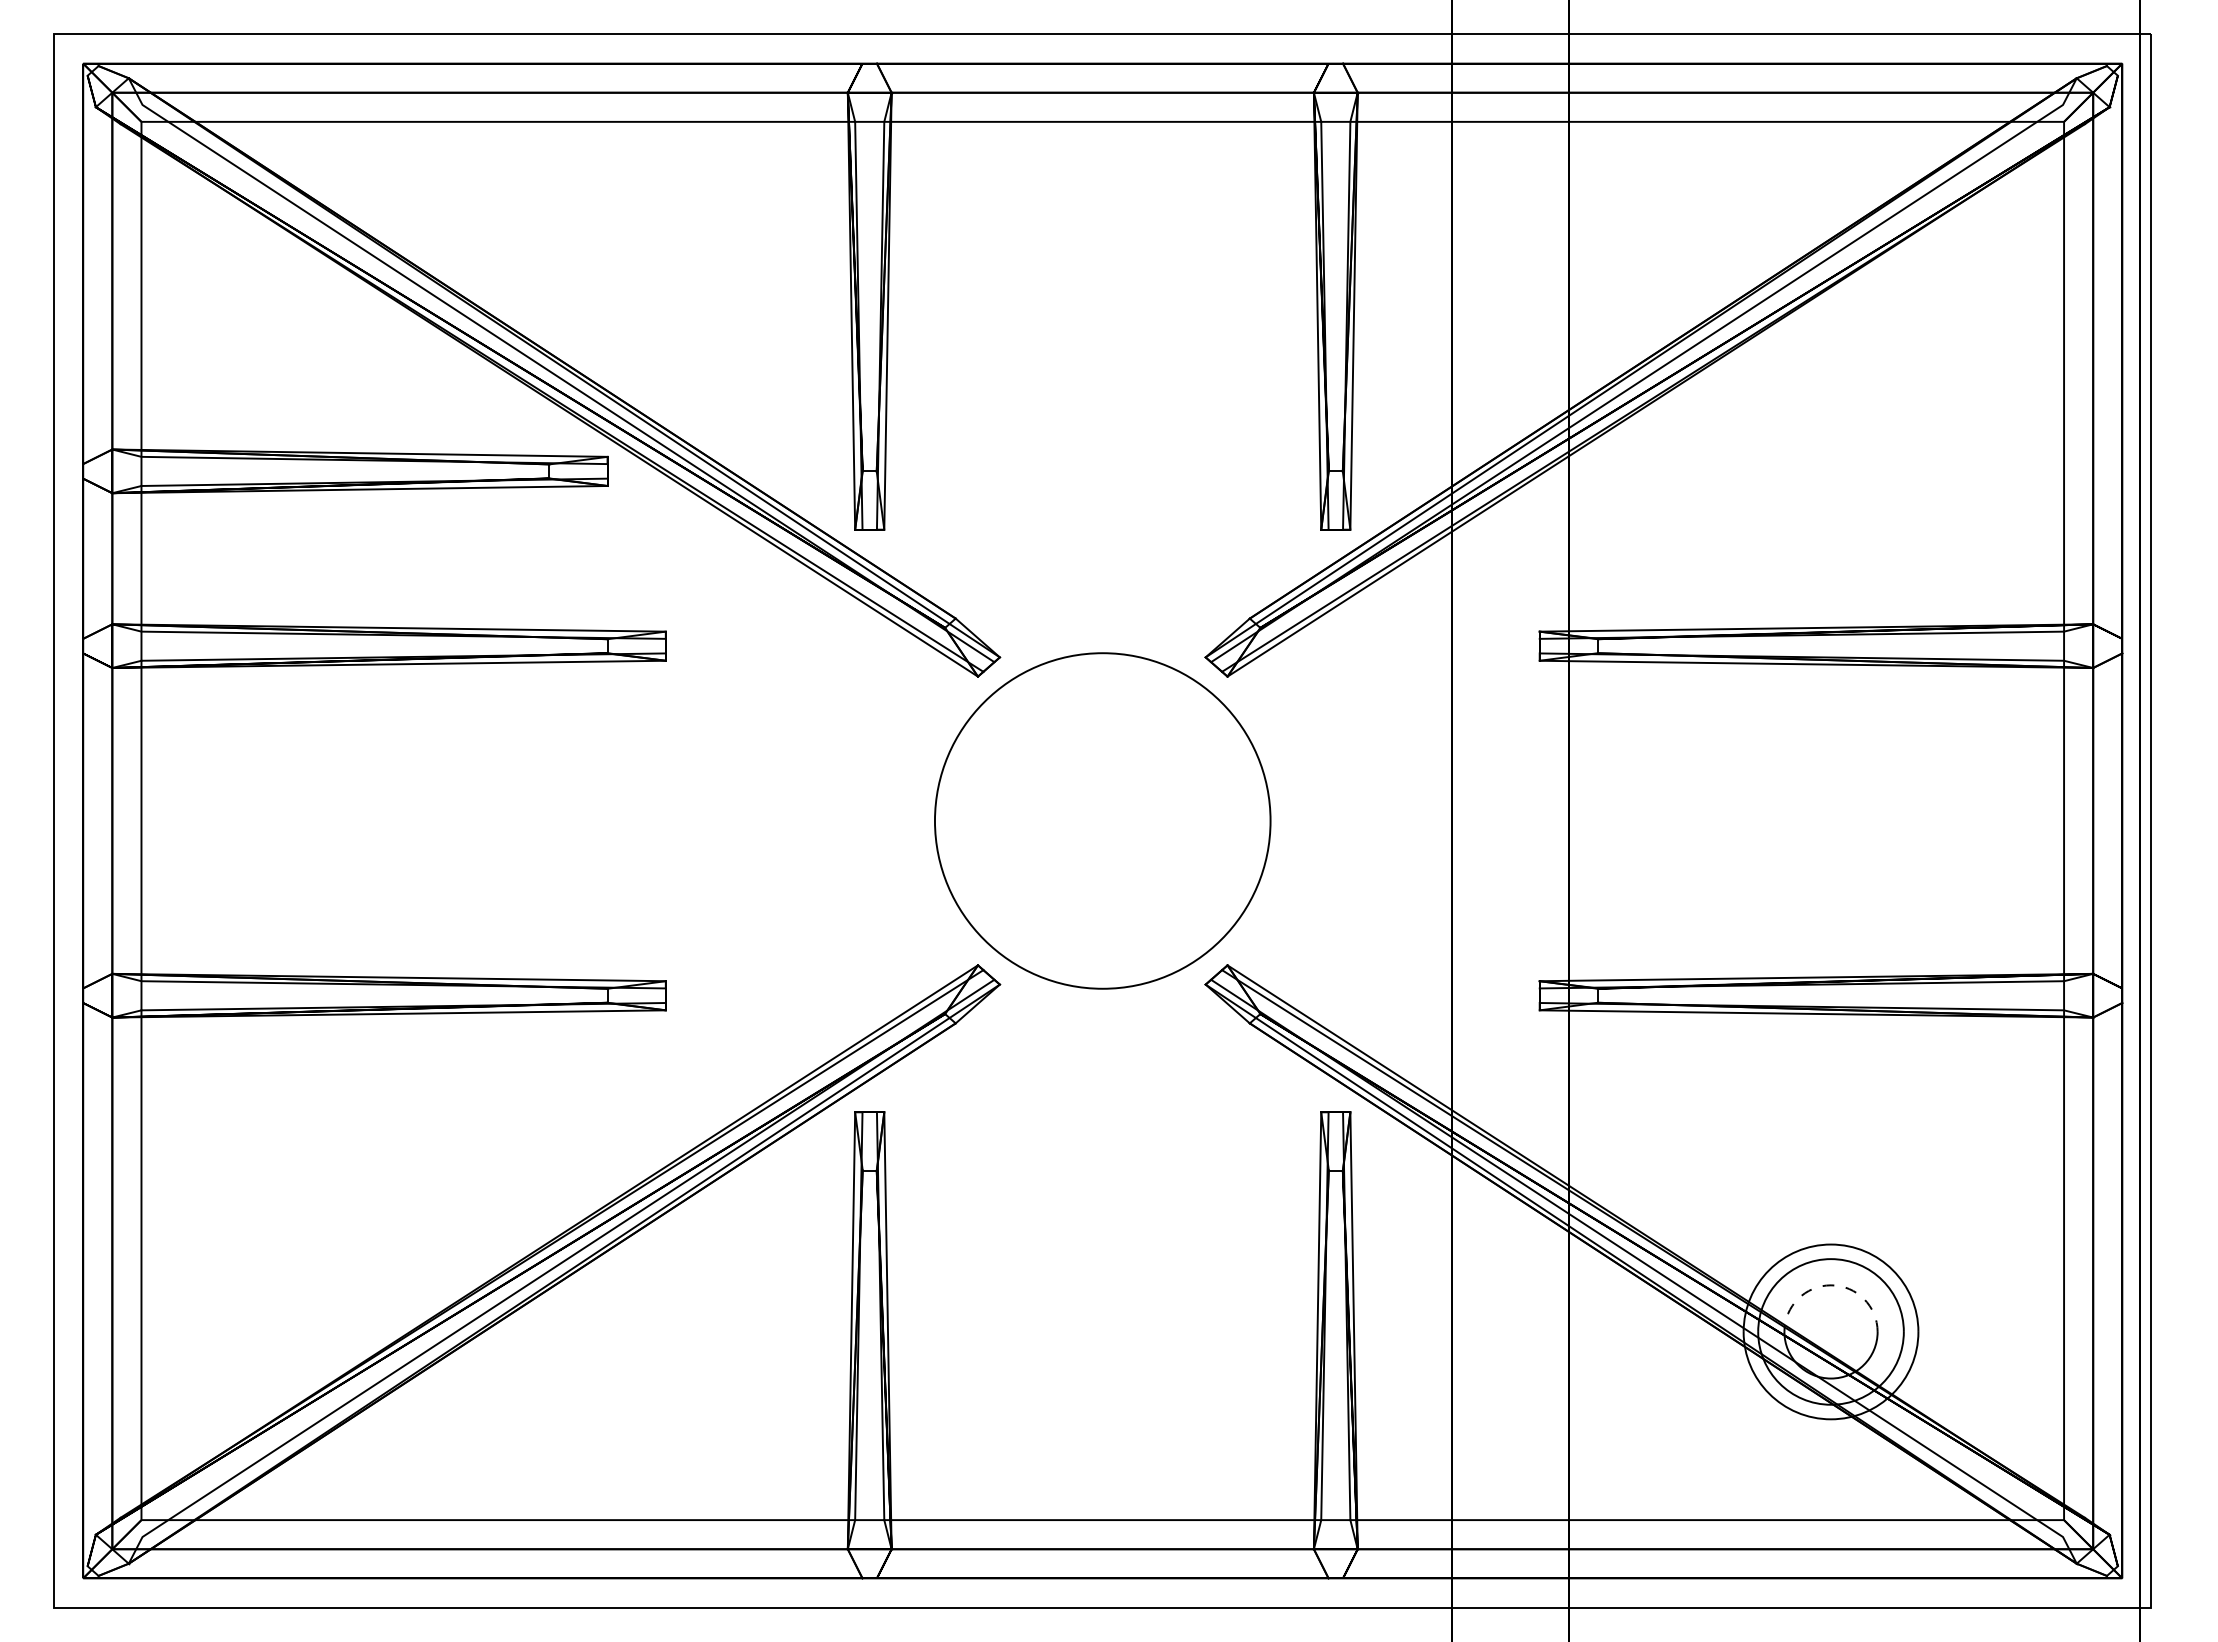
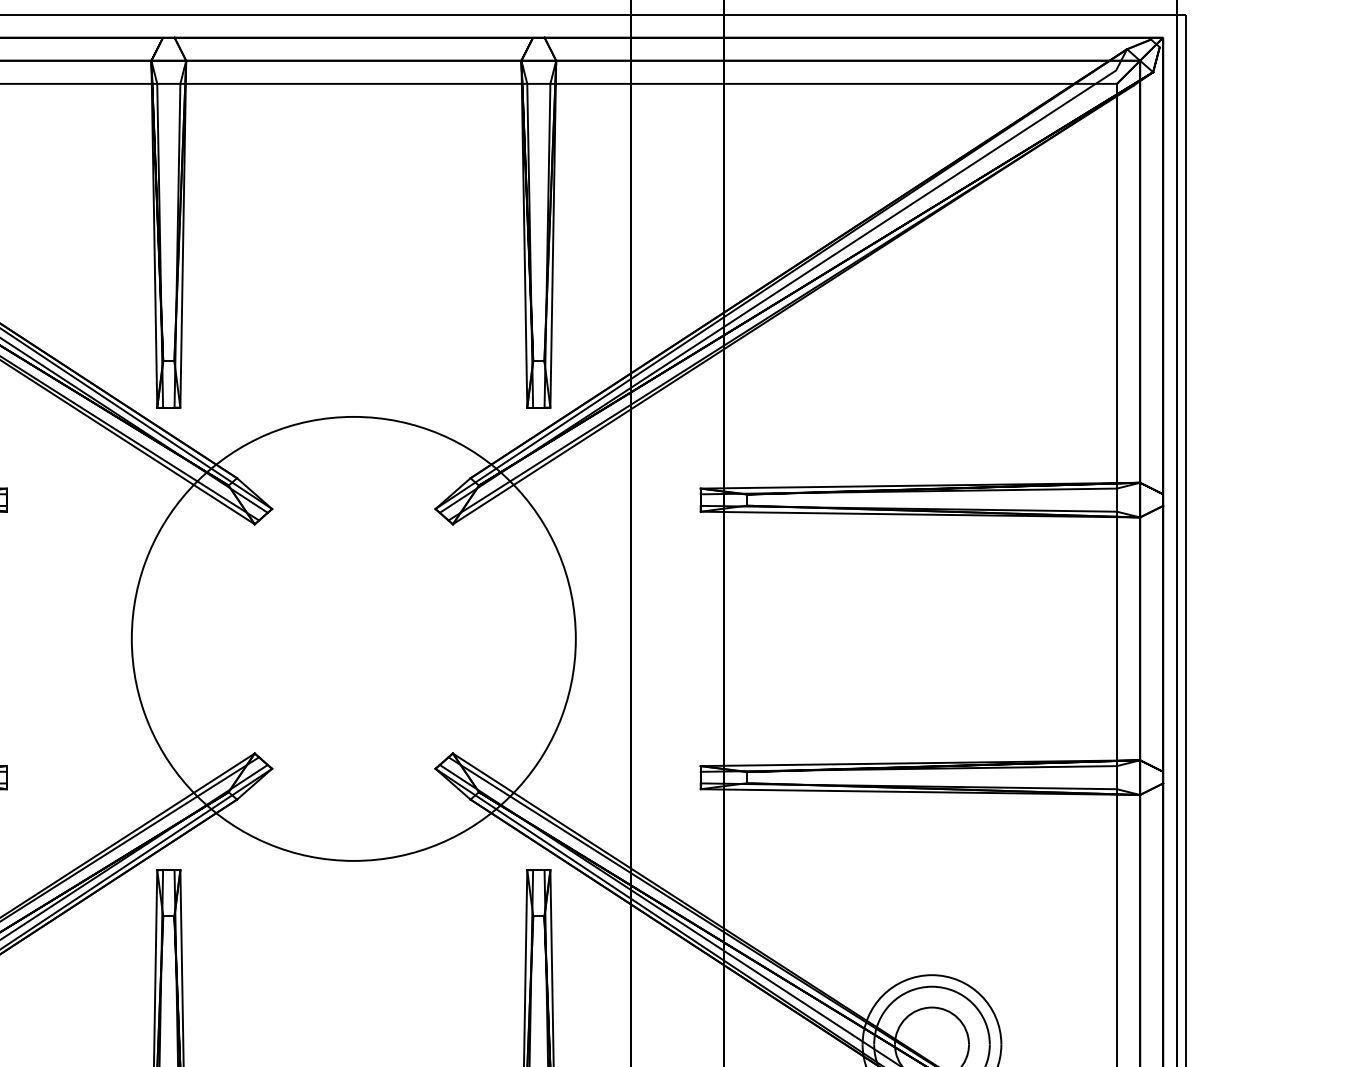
circle: (1102, 820) -> (353, 638), size x1.67
arc: (1831, 1285) -> (932, 1007), dashed -> solid

